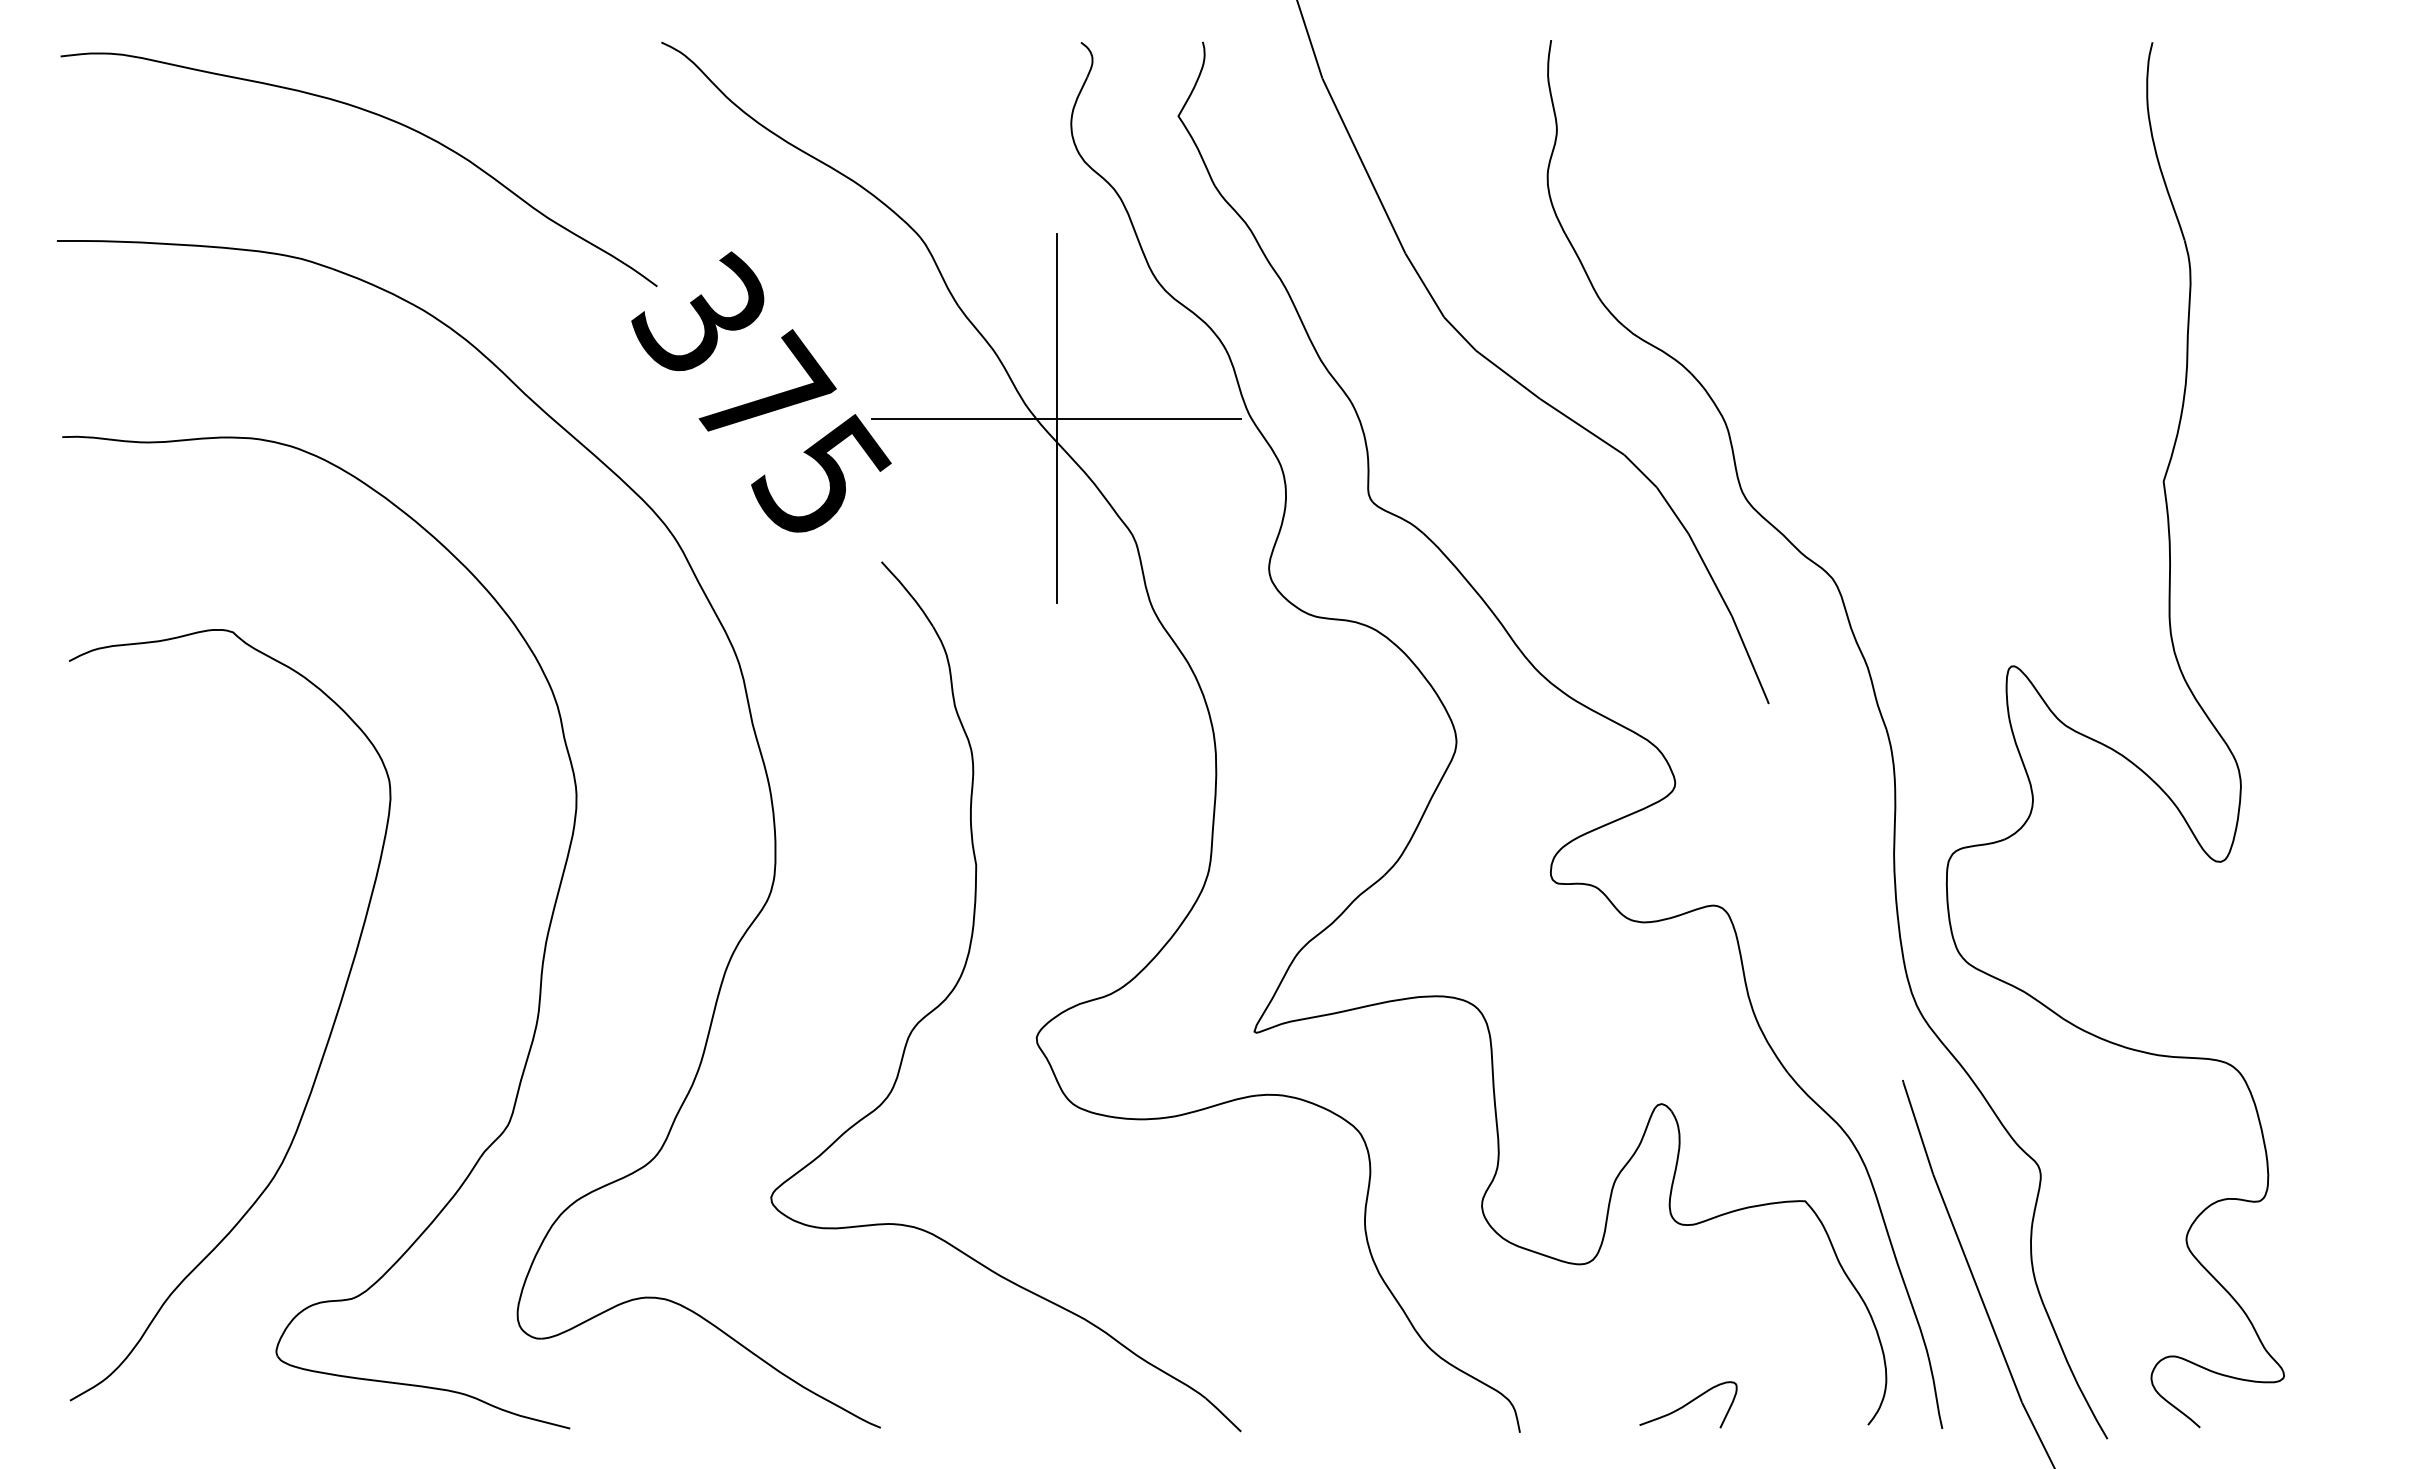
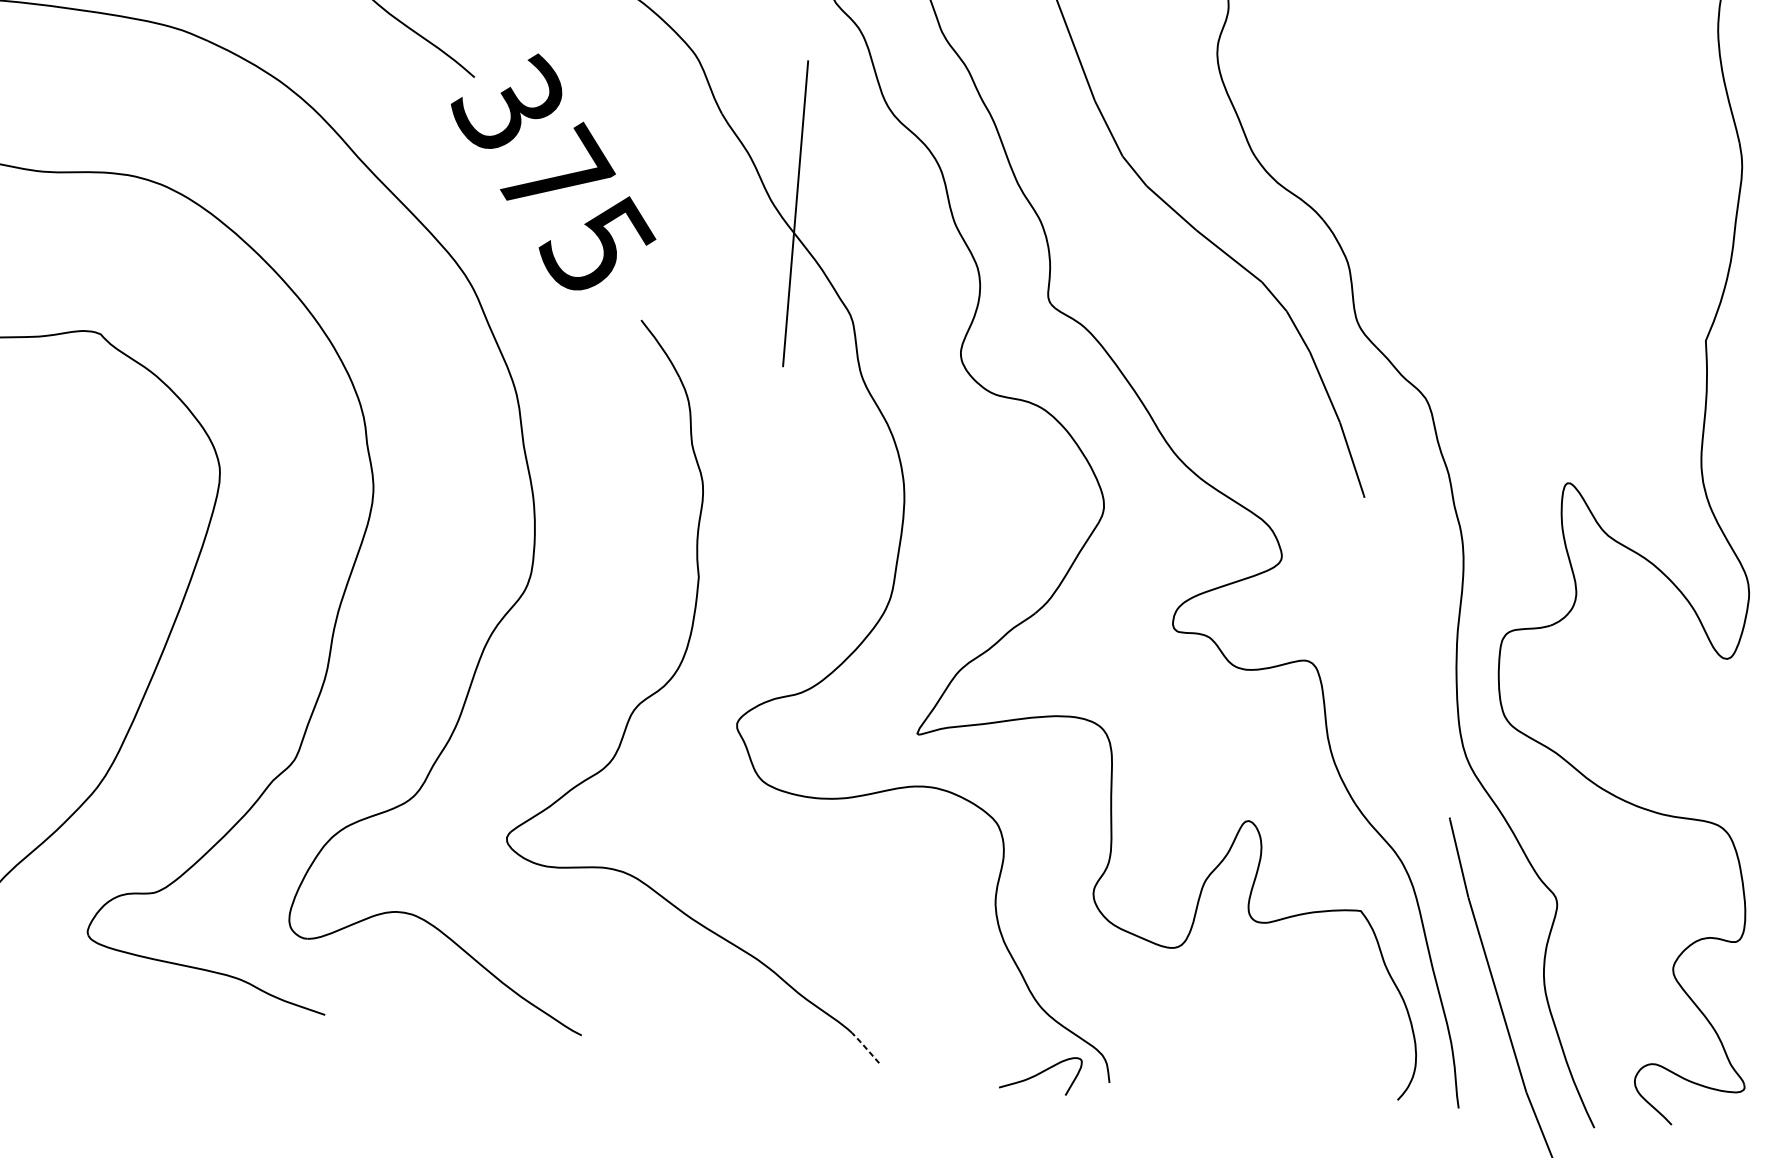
line: (1056, 418) -> (795, 213), removed
curve: (1688, 1404) -> (1040, 1073), moved
line: (1222, 1414) -> (864, 1047), solid -> dashed

